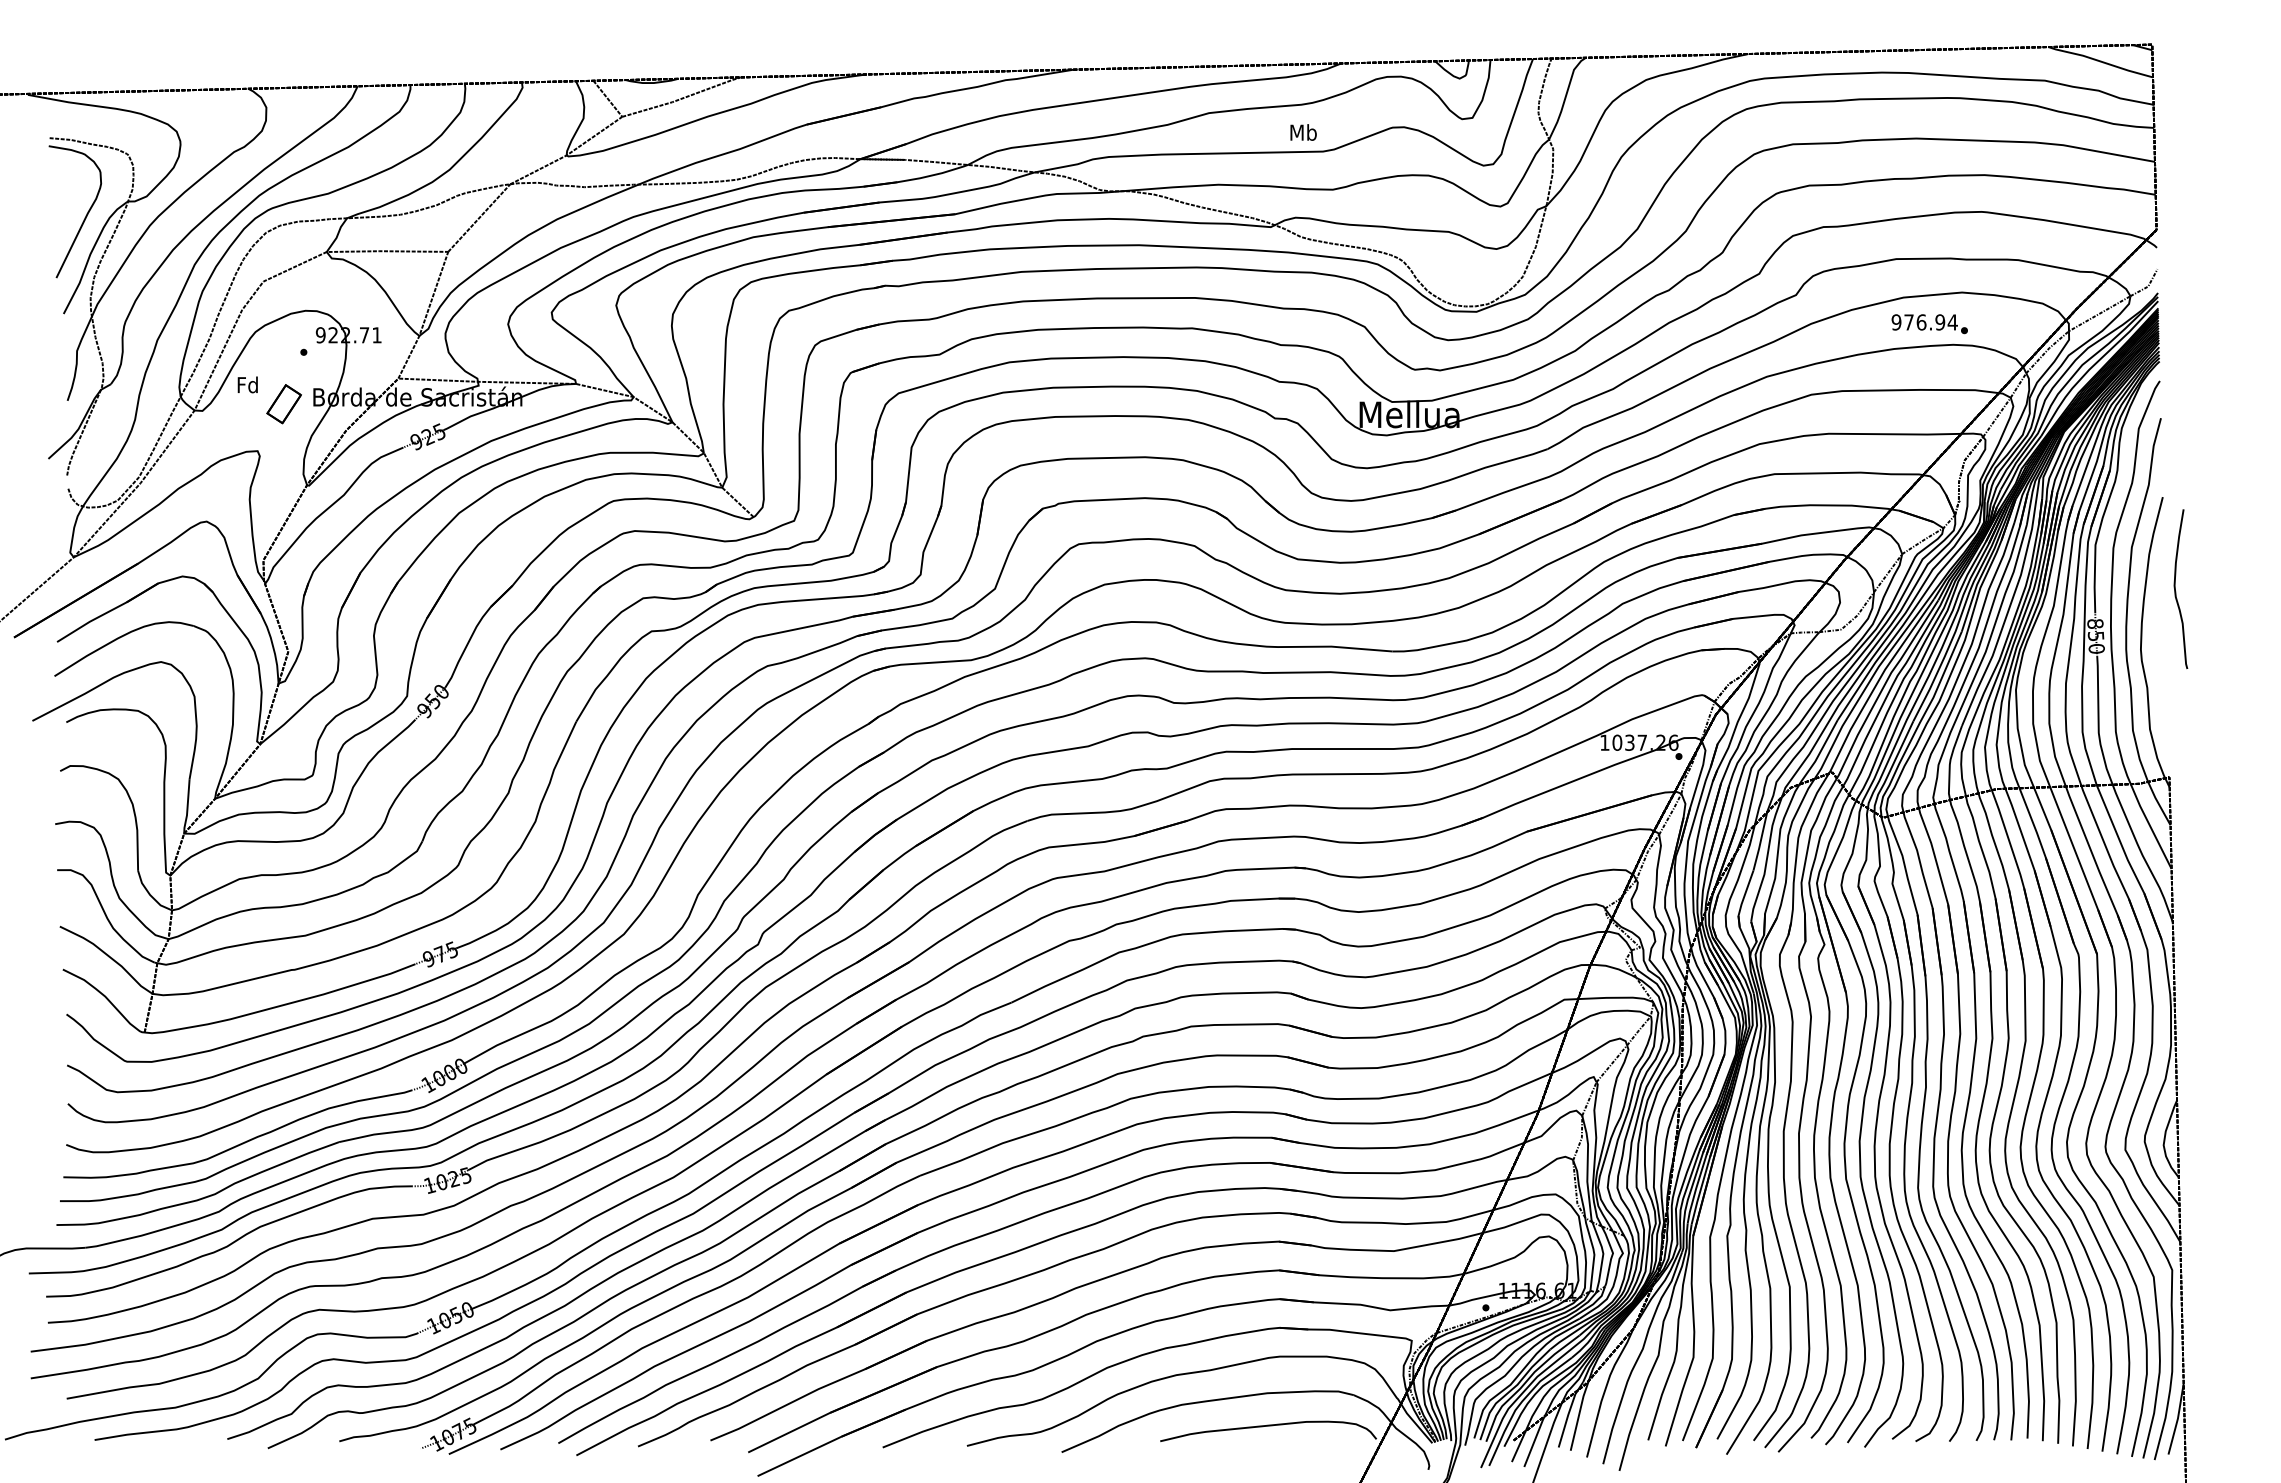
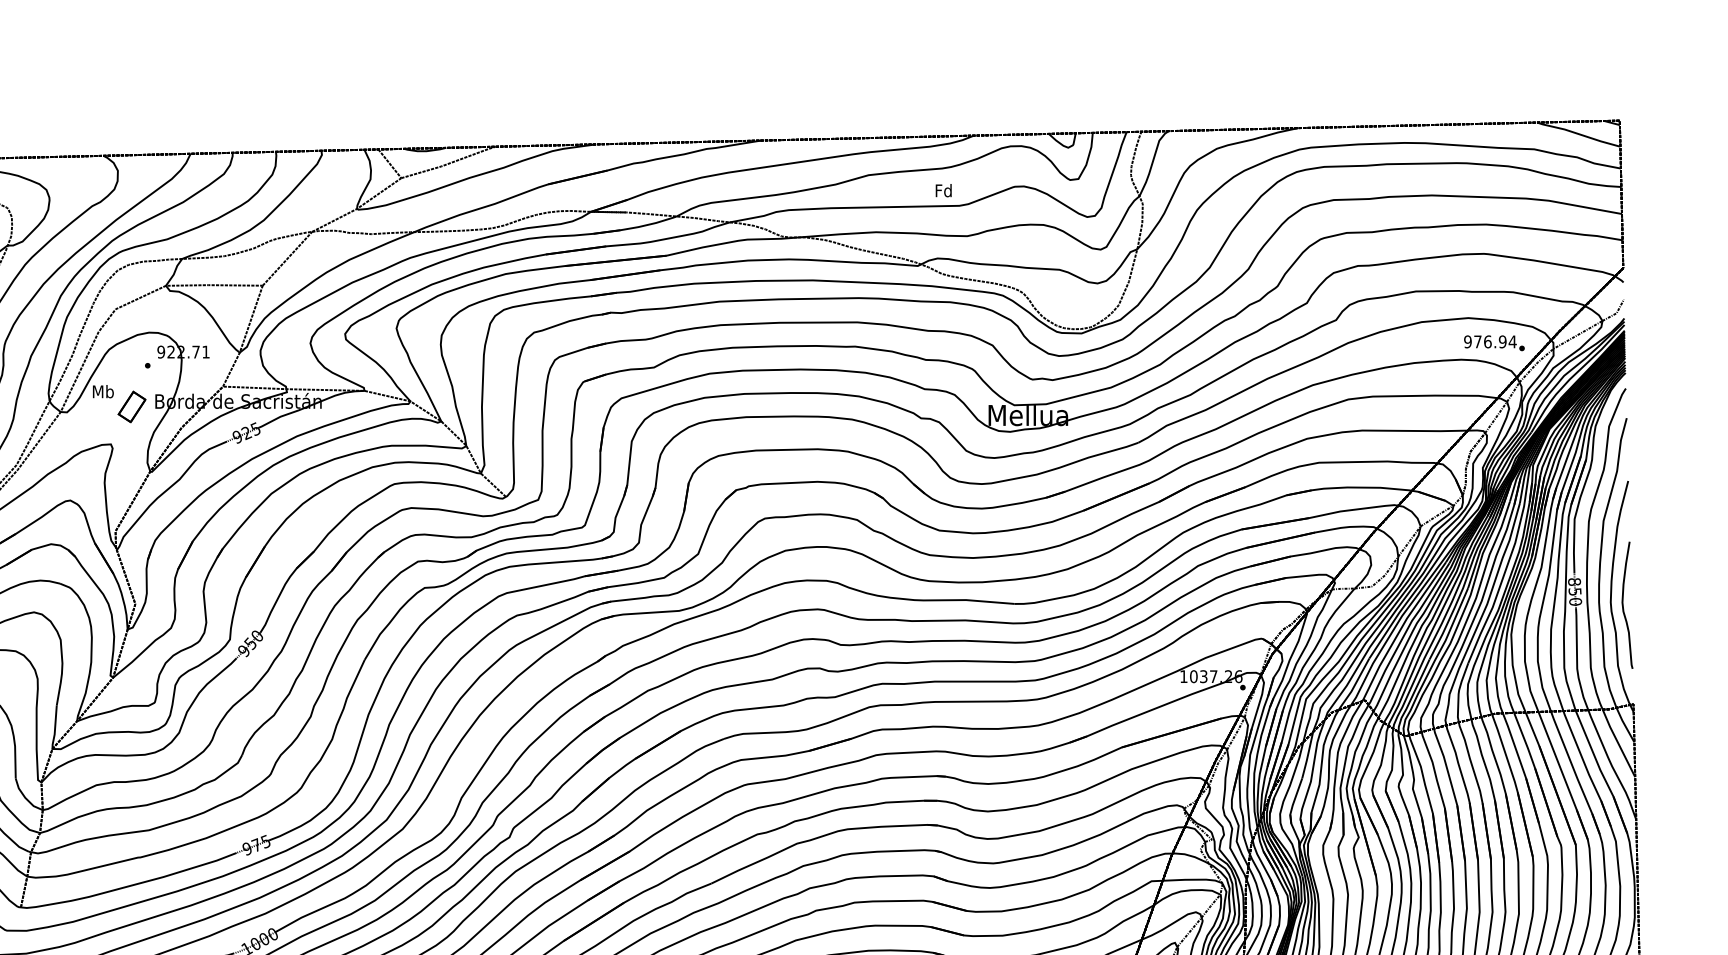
text: (1303, 132) -> (943, 190), Mb -> Fd
text: (1929, 324) -> (1494, 343), moved
text: (248, 384) -> (103, 391), Fd -> Mb
curve: (2175, 588) -> (1623, 604), moved

